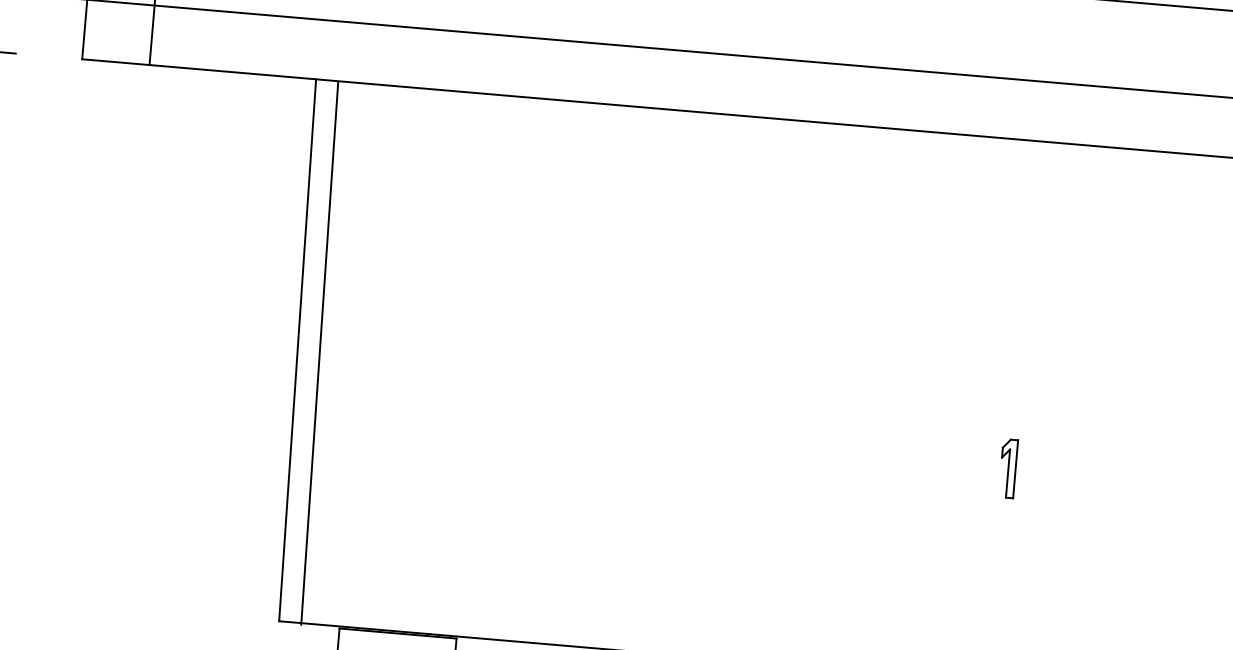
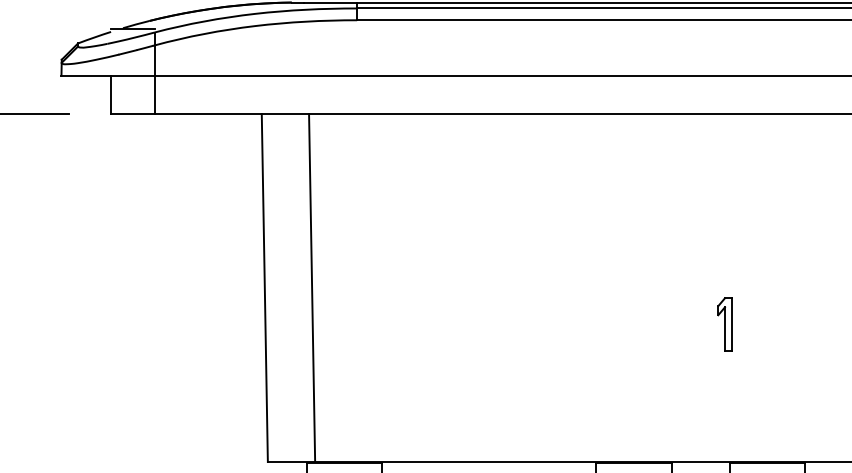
line: (320, 354) -> (312, 288), moved
part: (1007, 468) -> (724, 324), size x1.43

